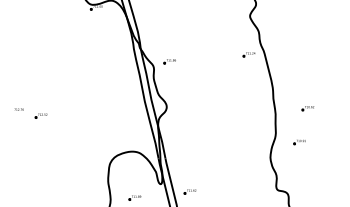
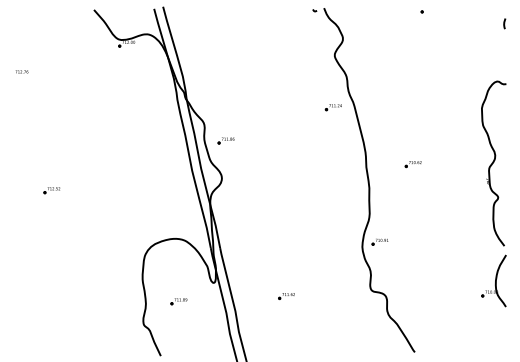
part: (169, 61) -> (225, 140), moved
part: (307, 108) -> (412, 164), moved
text: (18, 109) -> (21, 71), moved
part: (299, 141) -> (379, 241), moved
part: (190, 192) -> (286, 296), moved

